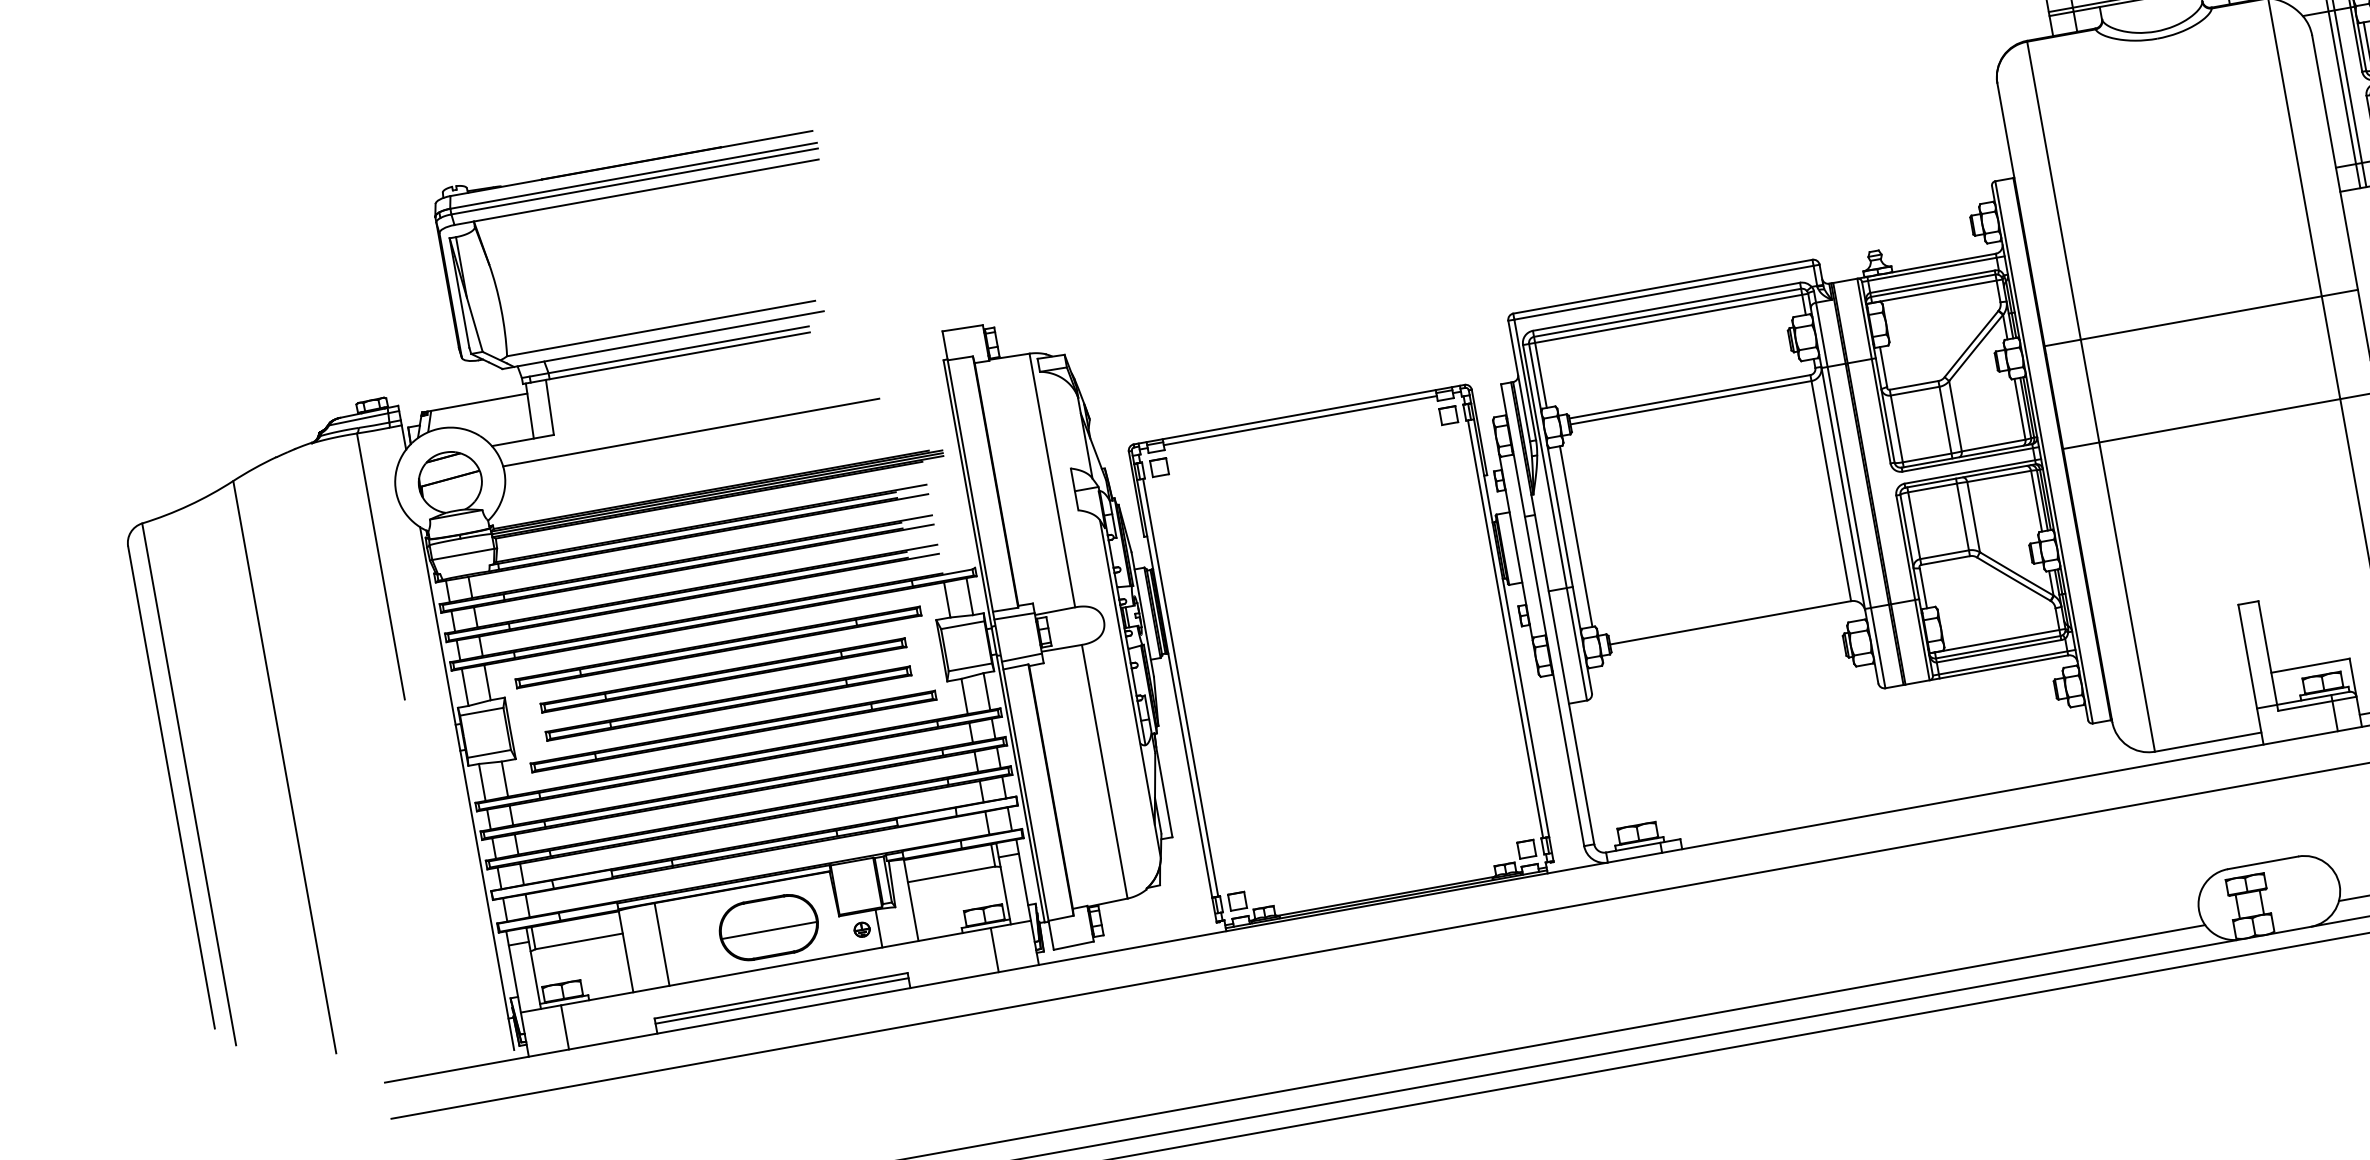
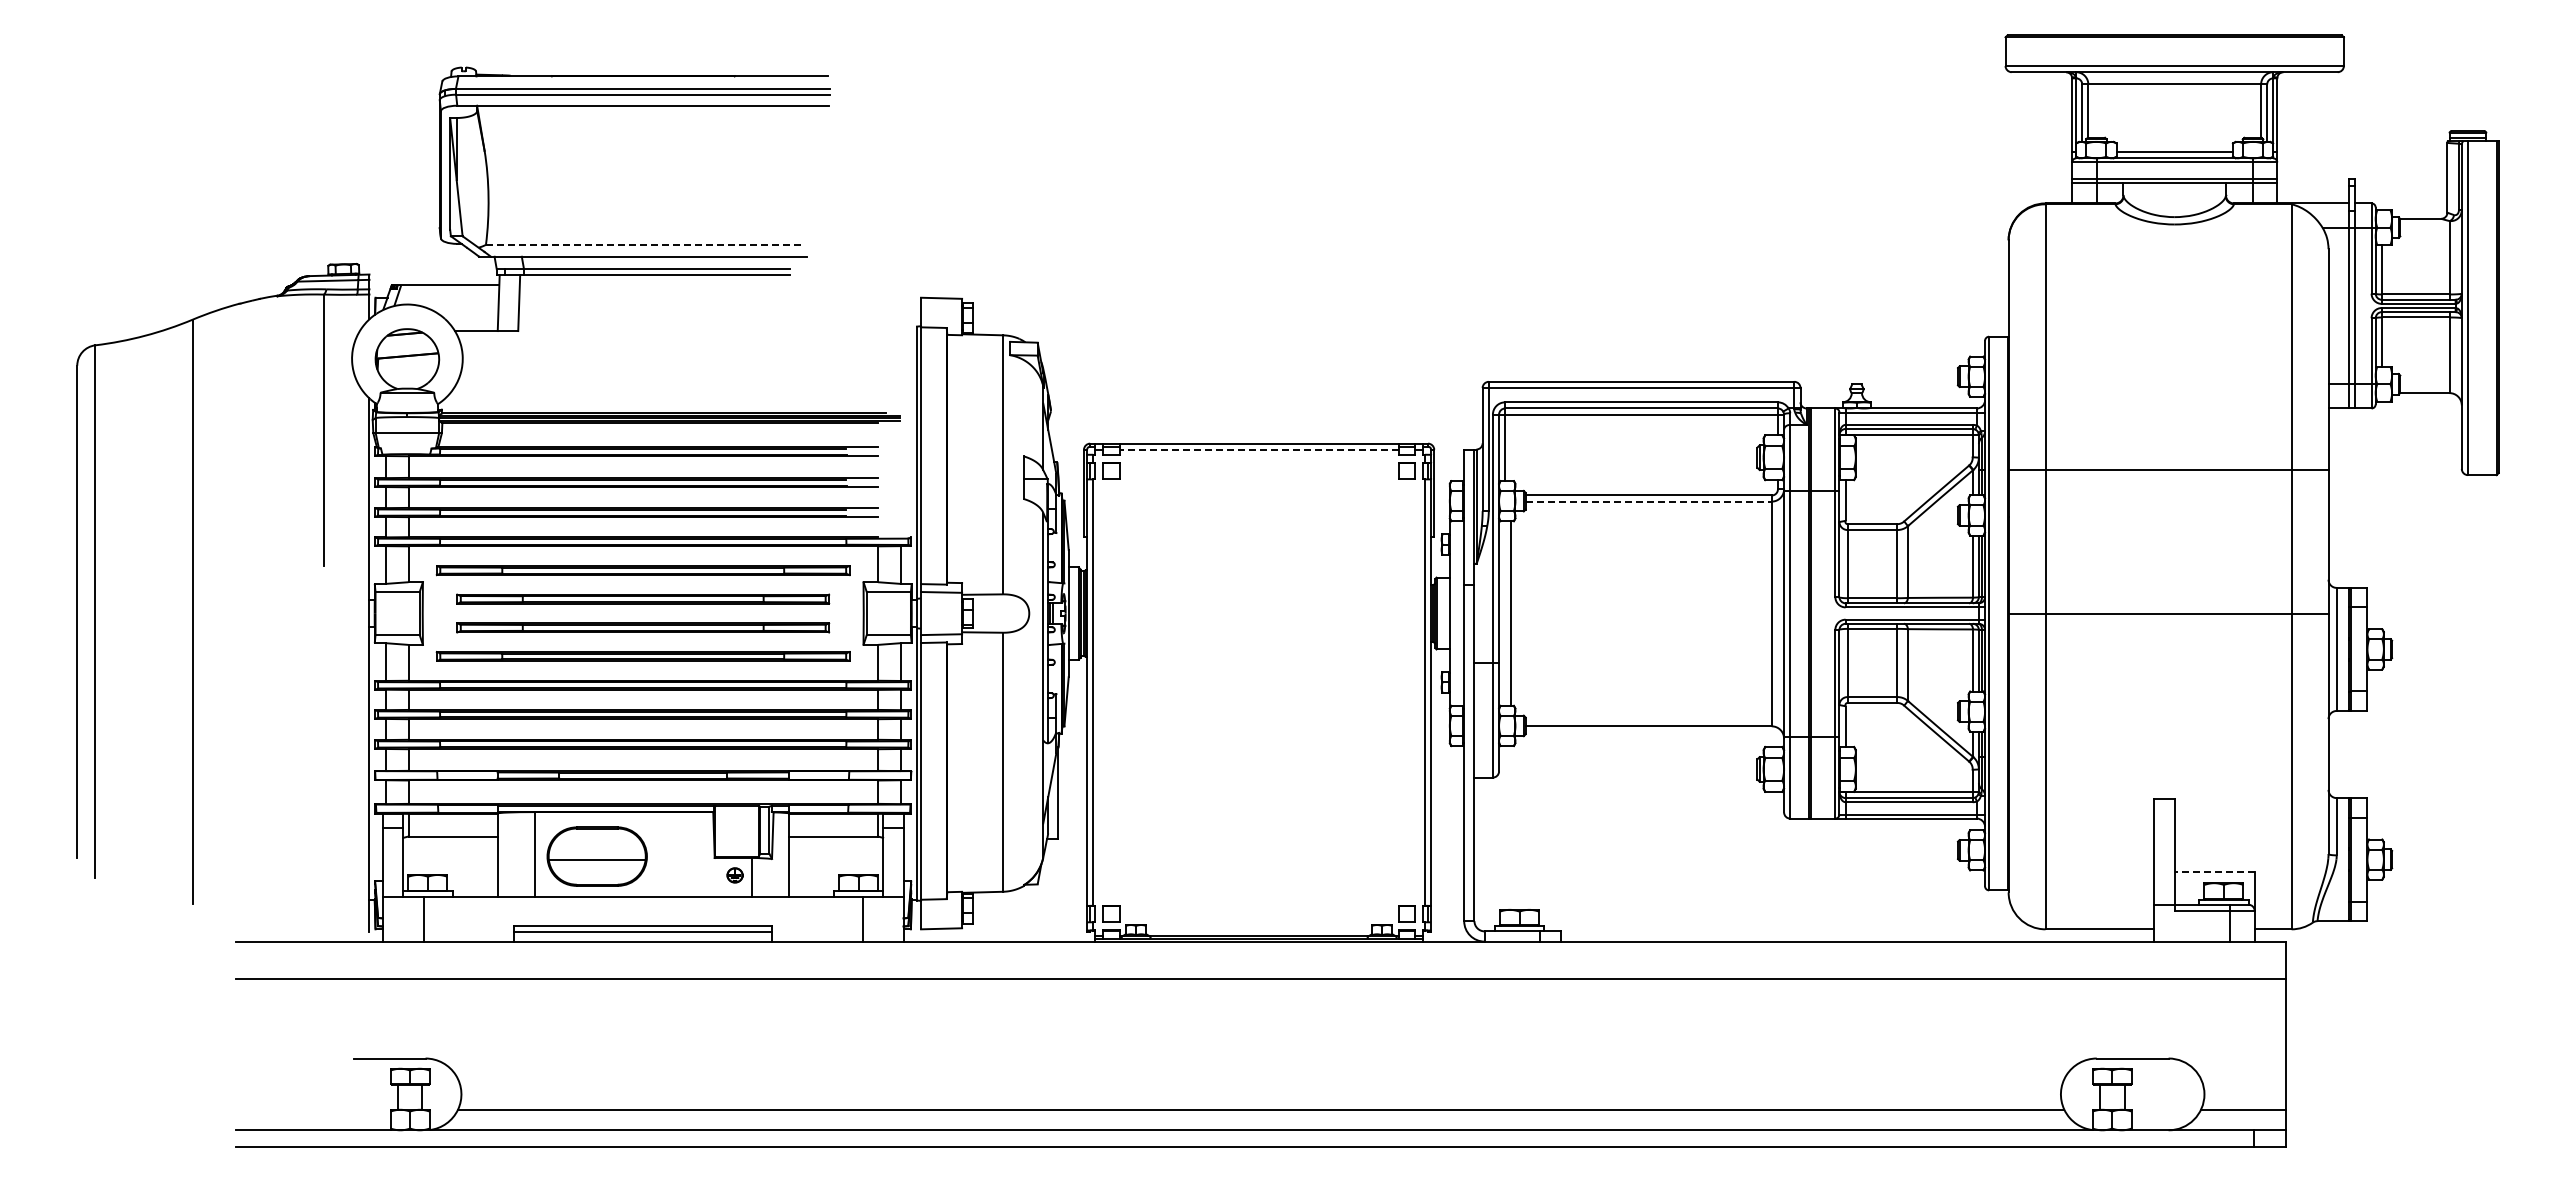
line: (2201, 317) -> (2168, 469), moved
line: (660, 328) -> (642, 244), solid -> dashed
line: (1691, 402) -> (1649, 501), solid -> dashed
line: (1299, 420) -> (1258, 449), solid -> dashed
line: (691, 432) -> (654, 353), removed
line: (2310, 665) -> (2214, 871), solid -> dashed
part: (768, 927) -> (596, 856), moved

